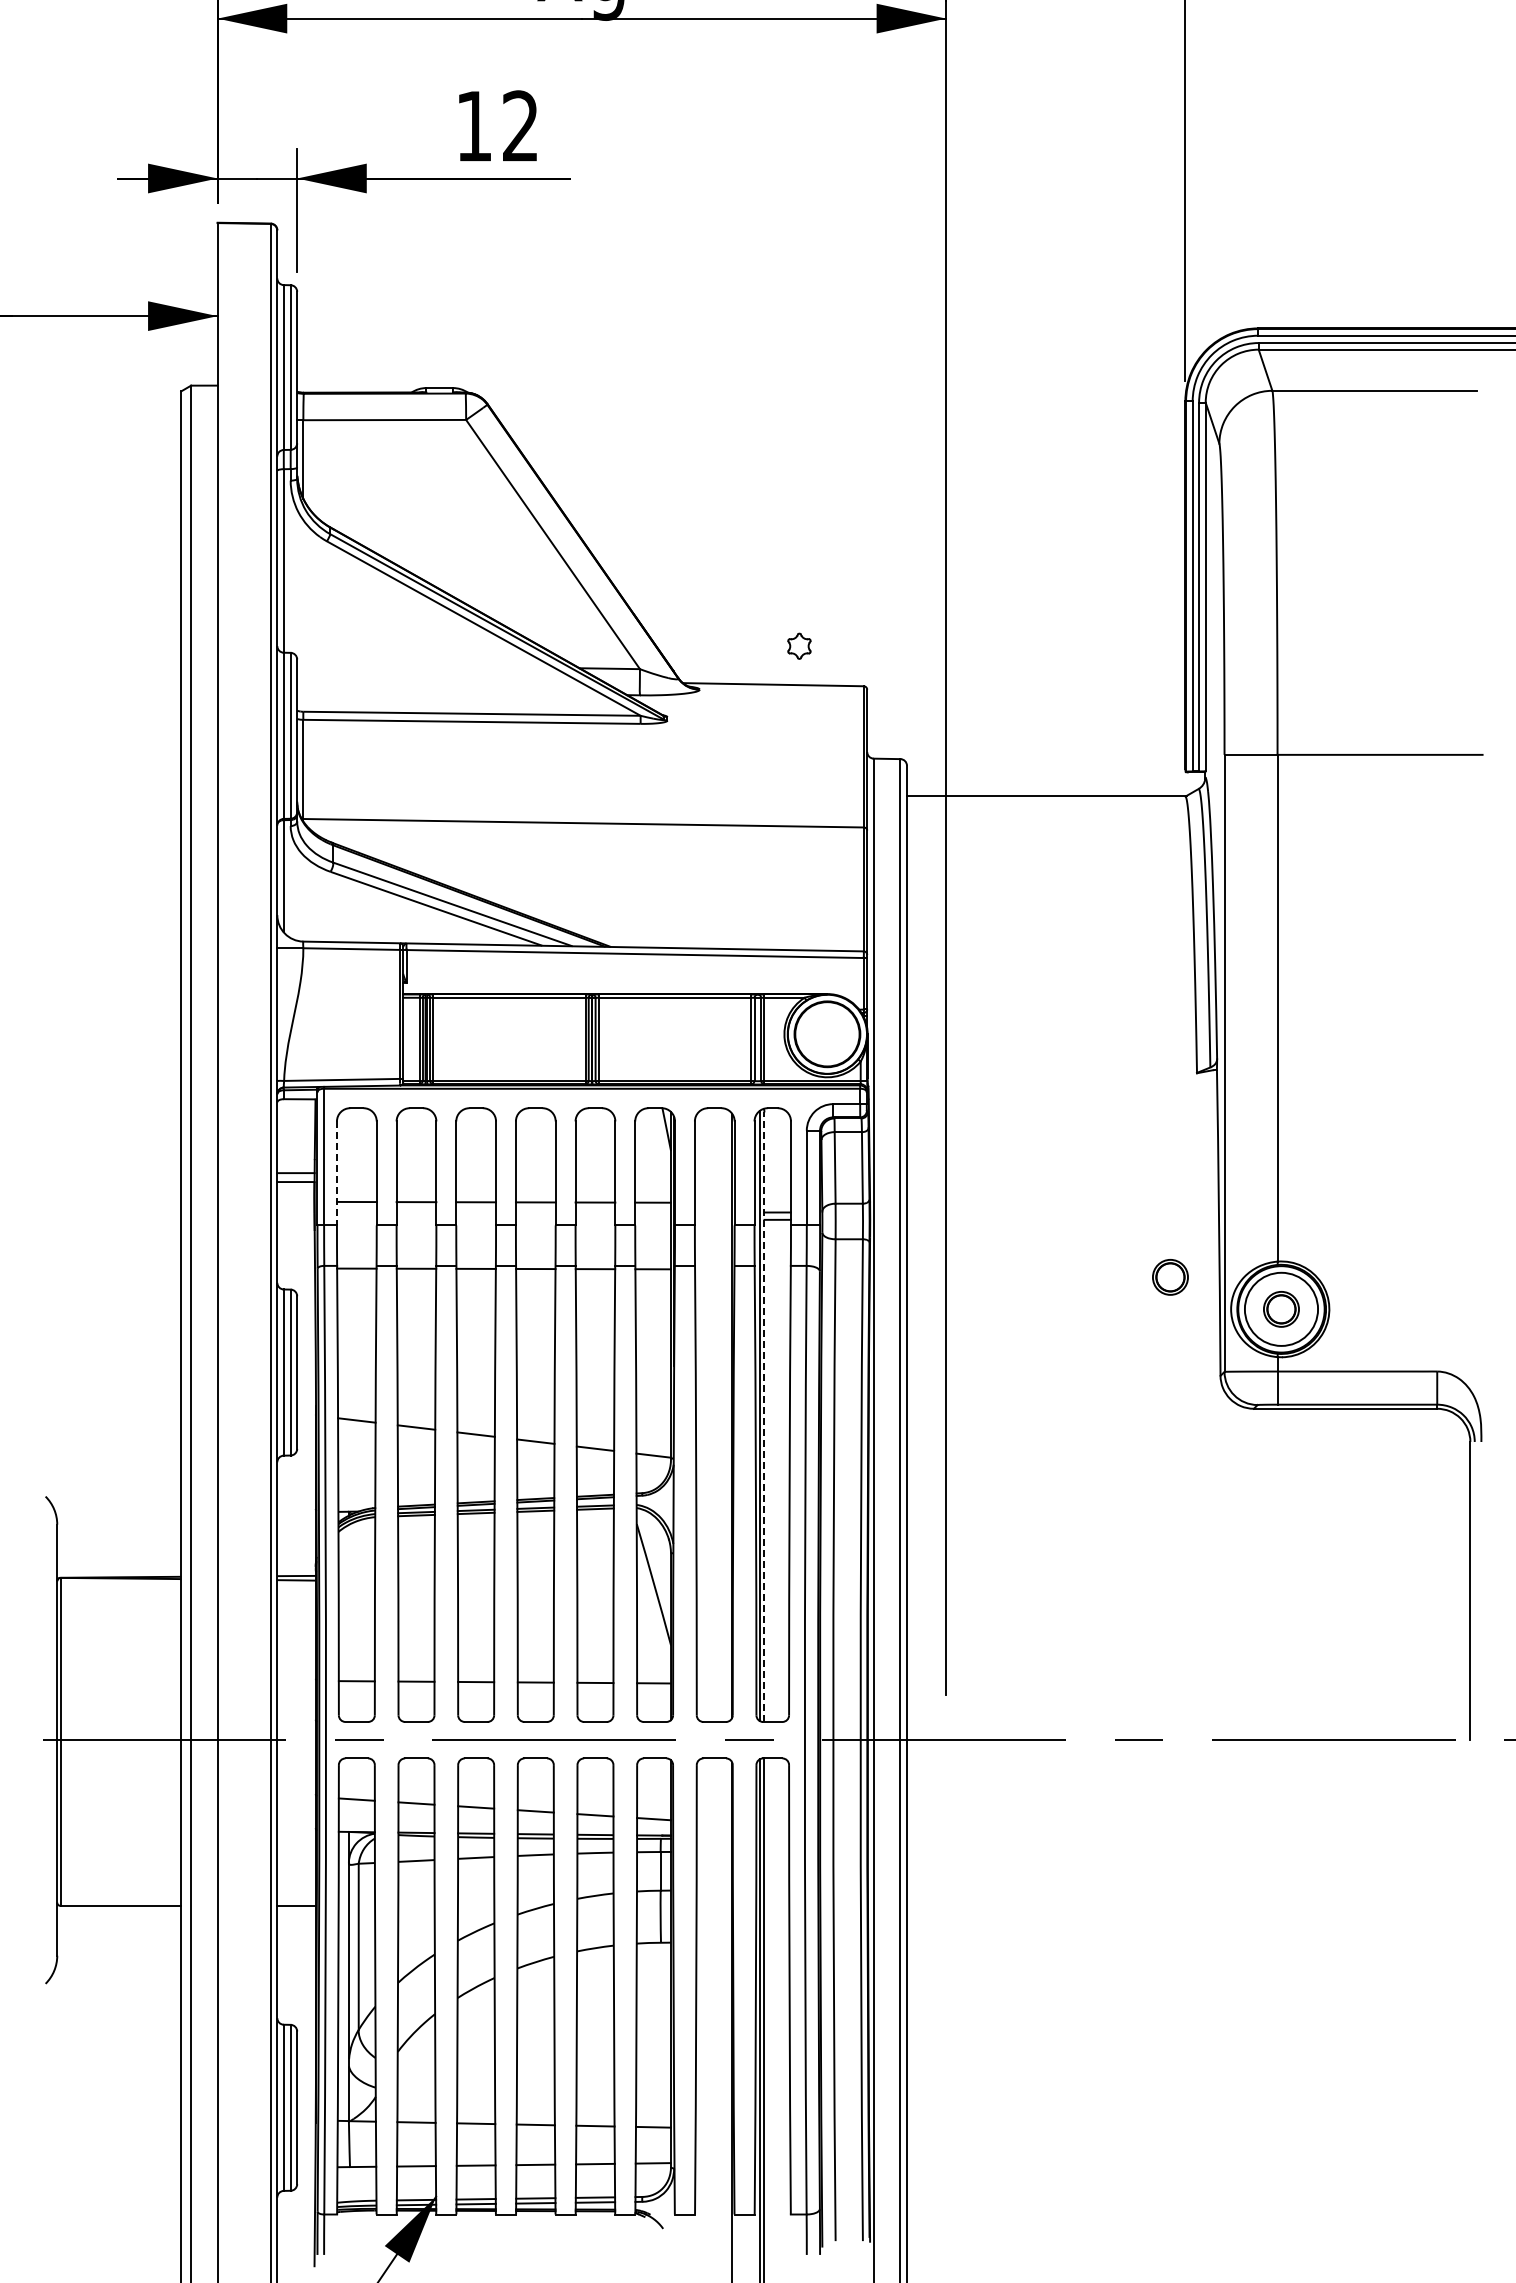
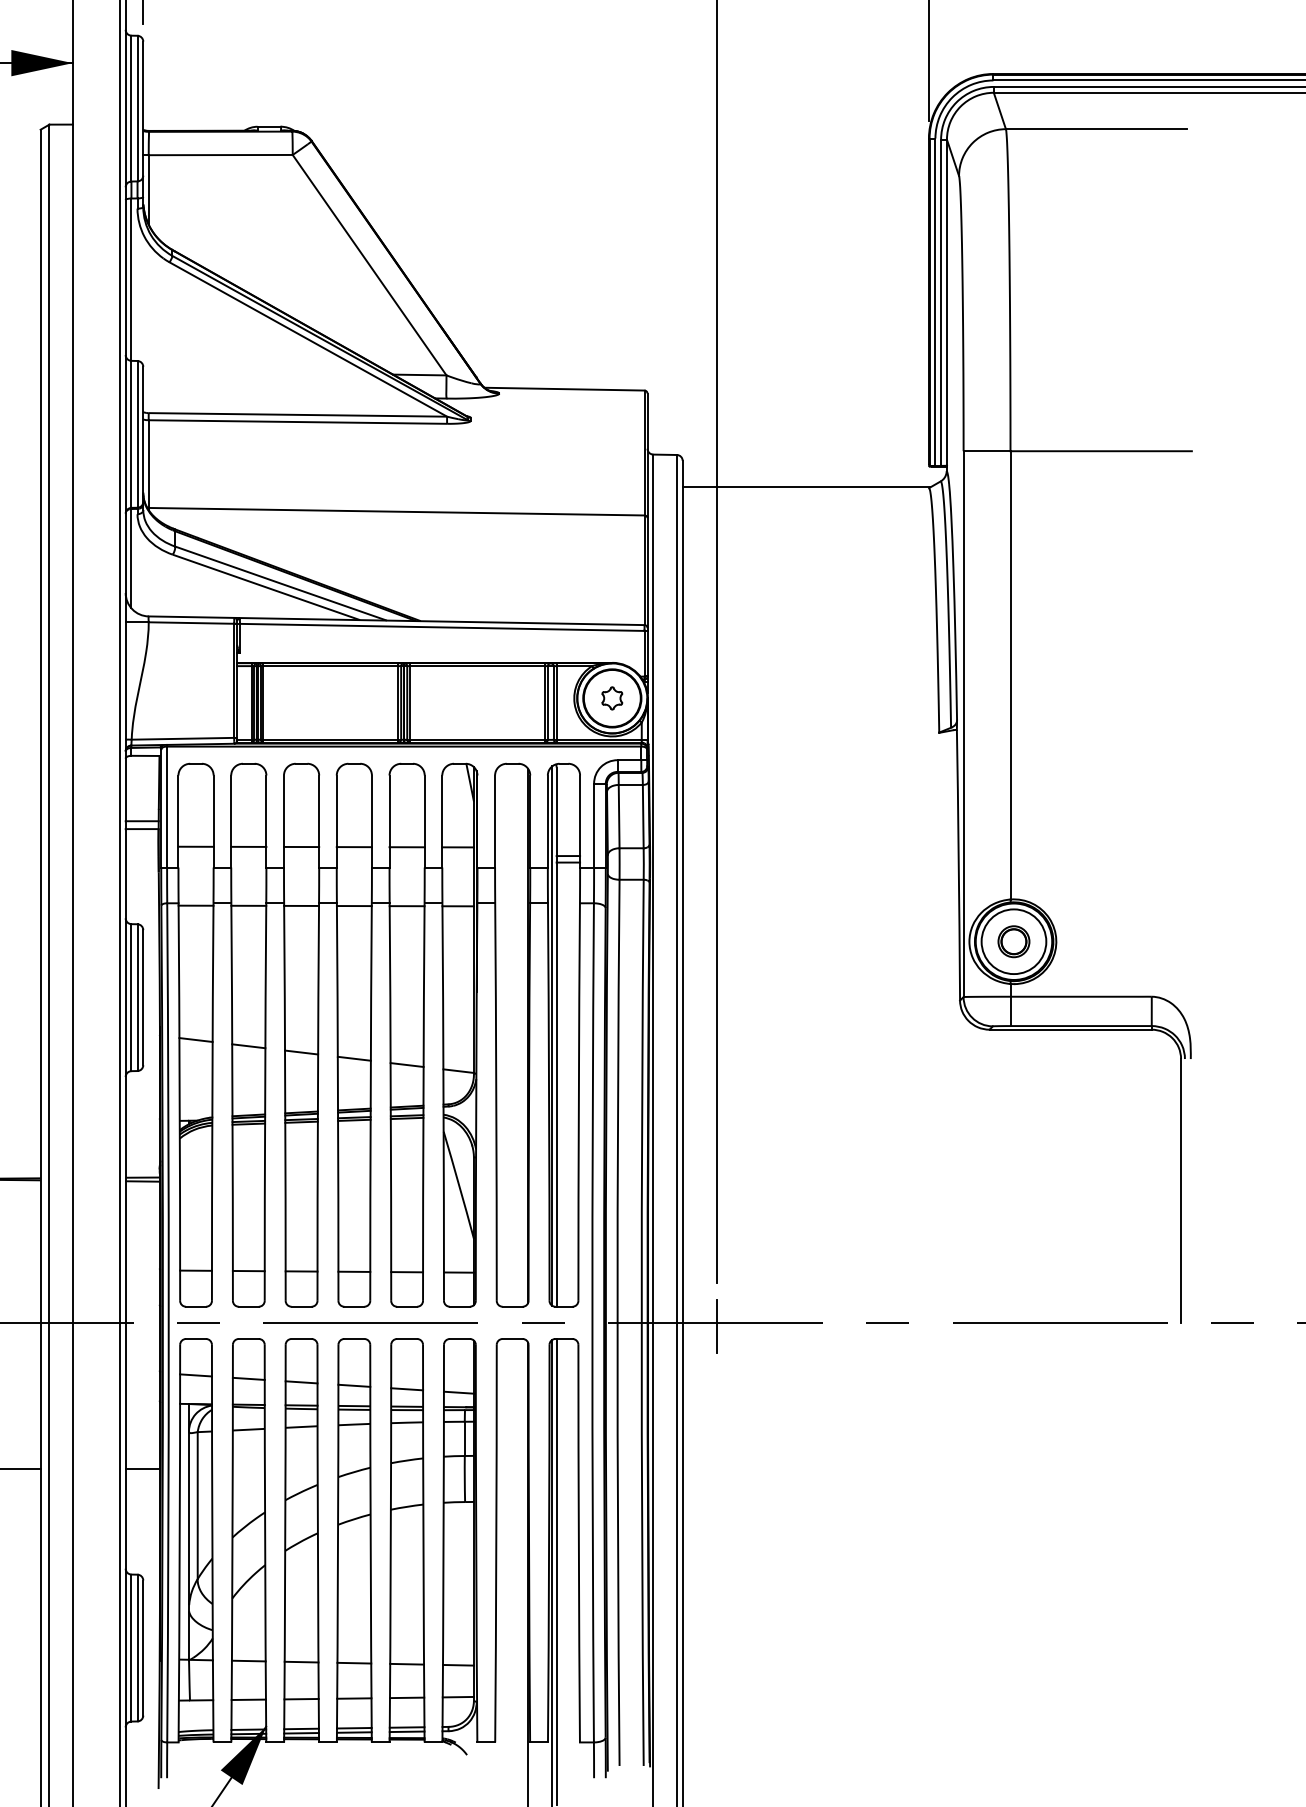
part: (799, 645) -> (612, 697), moved
line: (336, 1173) -> (178, 821), dashed -> solid
part: (1170, 1277) -> (915, 913), removed
line: (764, 1417) -> (556, 1037), dashed -> solid
line: (946, 1744) -> (717, 1326), added

